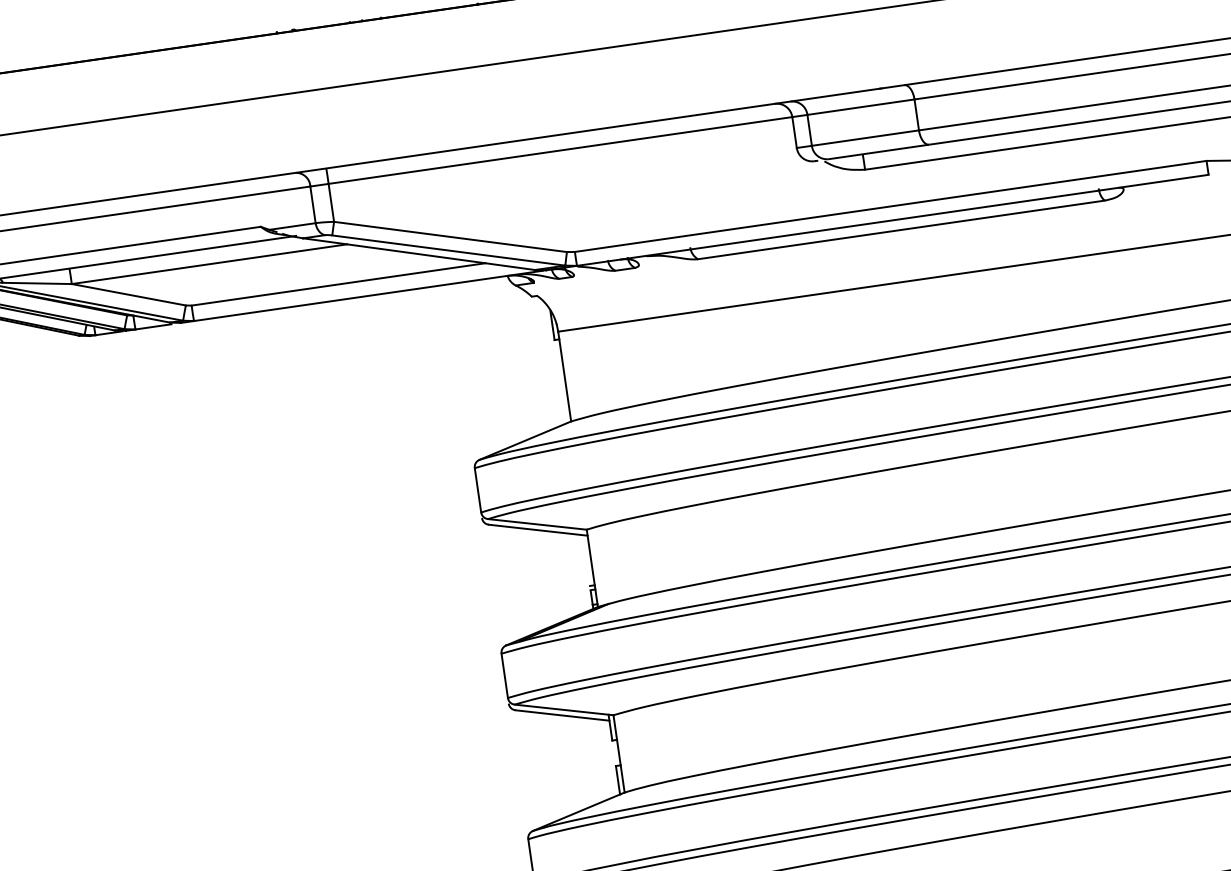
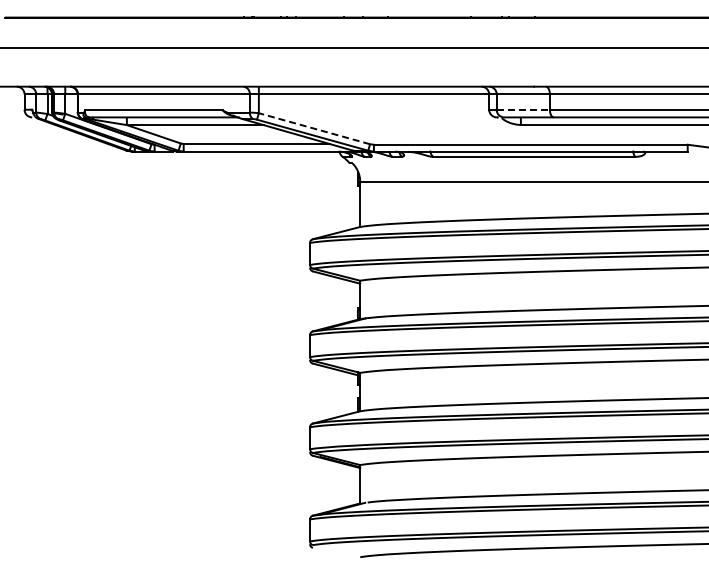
line: (865, 137) -> (523, 109), solid -> dashed
line: (450, 236) -> (314, 128), solid -> dashed

